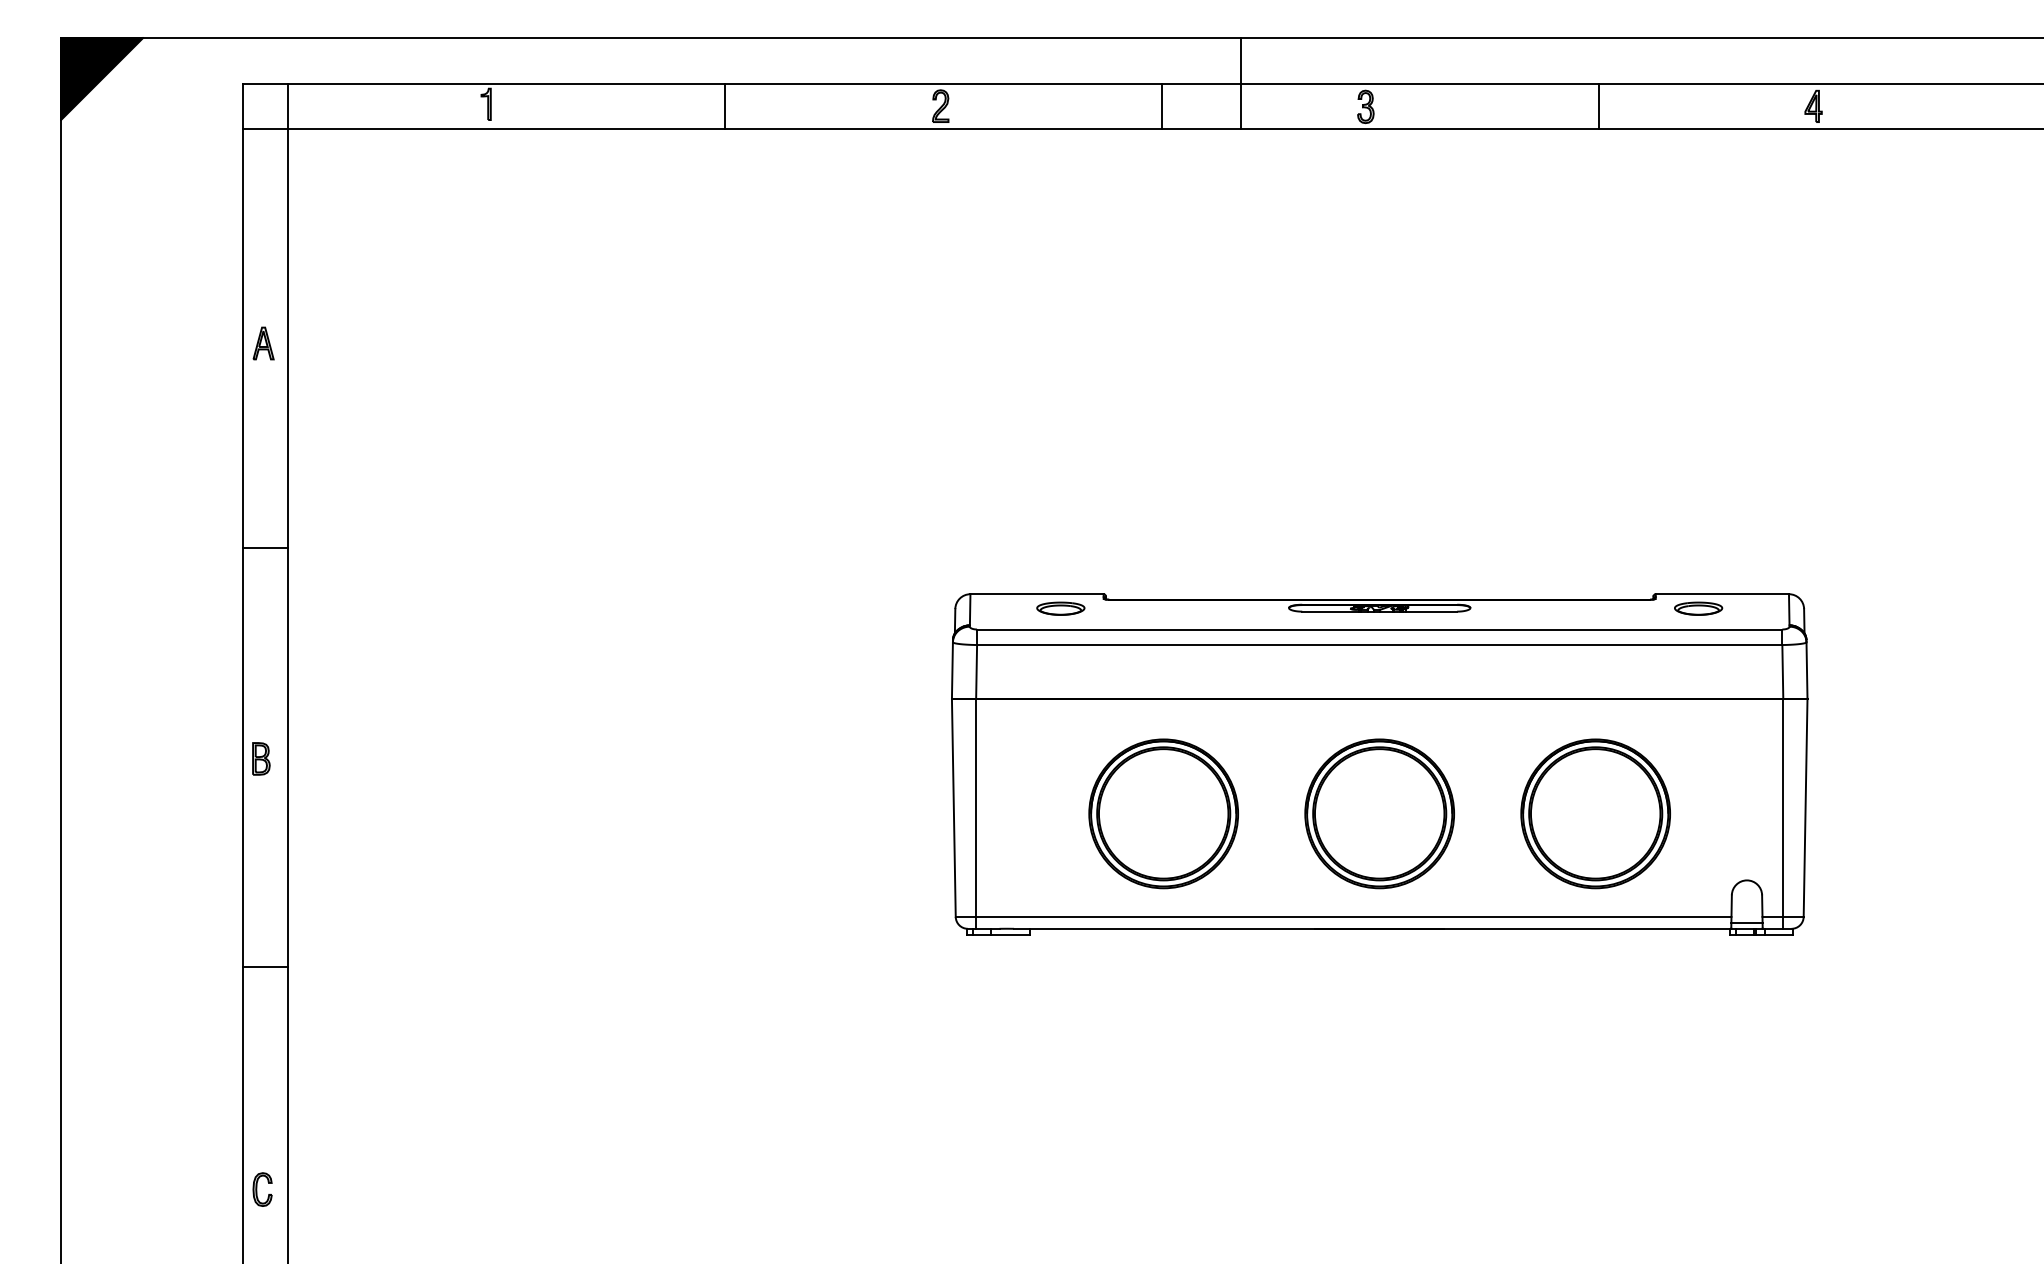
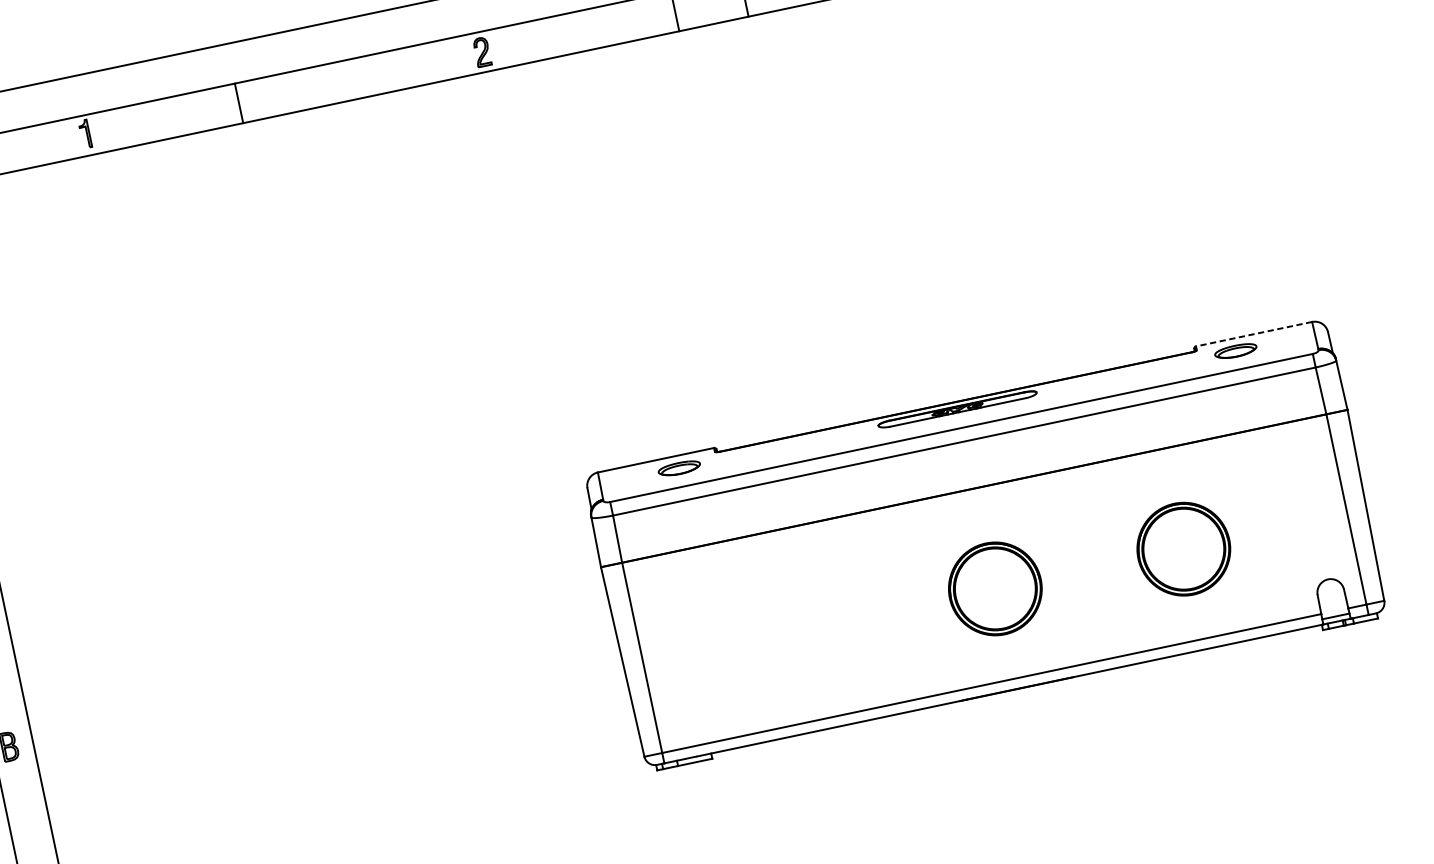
line: (724, 105) -> (238, 102), moved
line: (1722, 594) -> (1254, 334), solid -> dashed
part: (1163, 813) -> (806, 628), removed
part: (1379, 813) -> (995, 588), size x0.7
part: (1595, 813) -> (1183, 548), size x0.7

